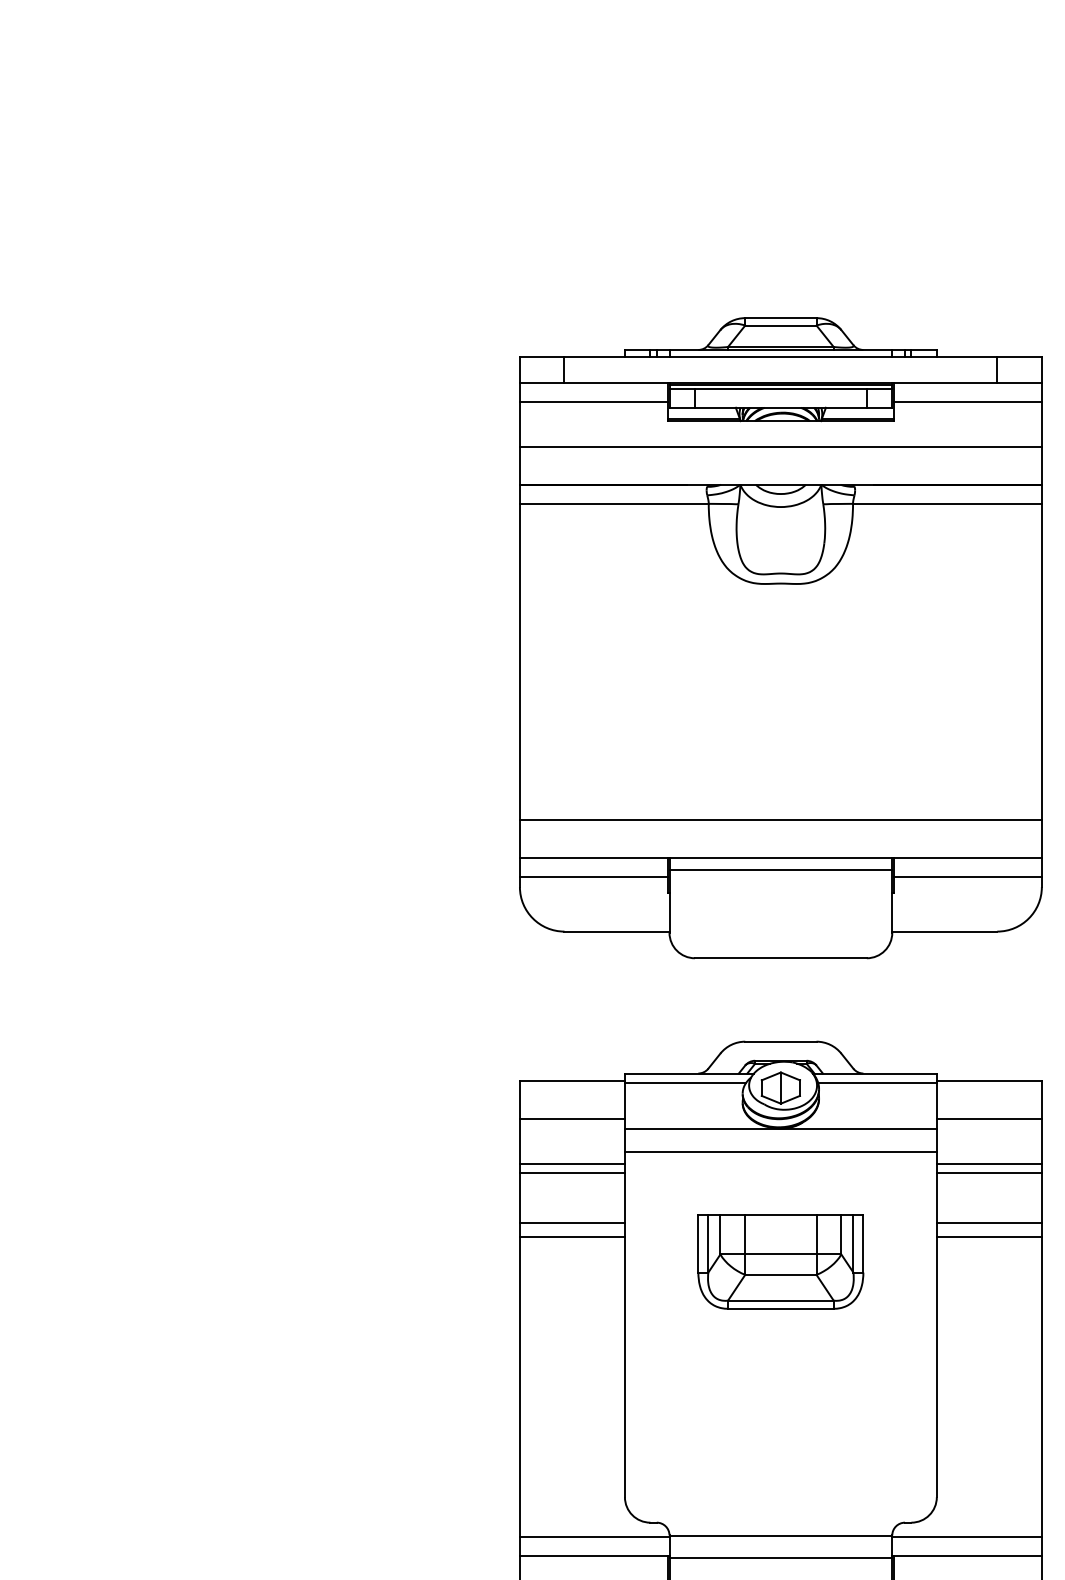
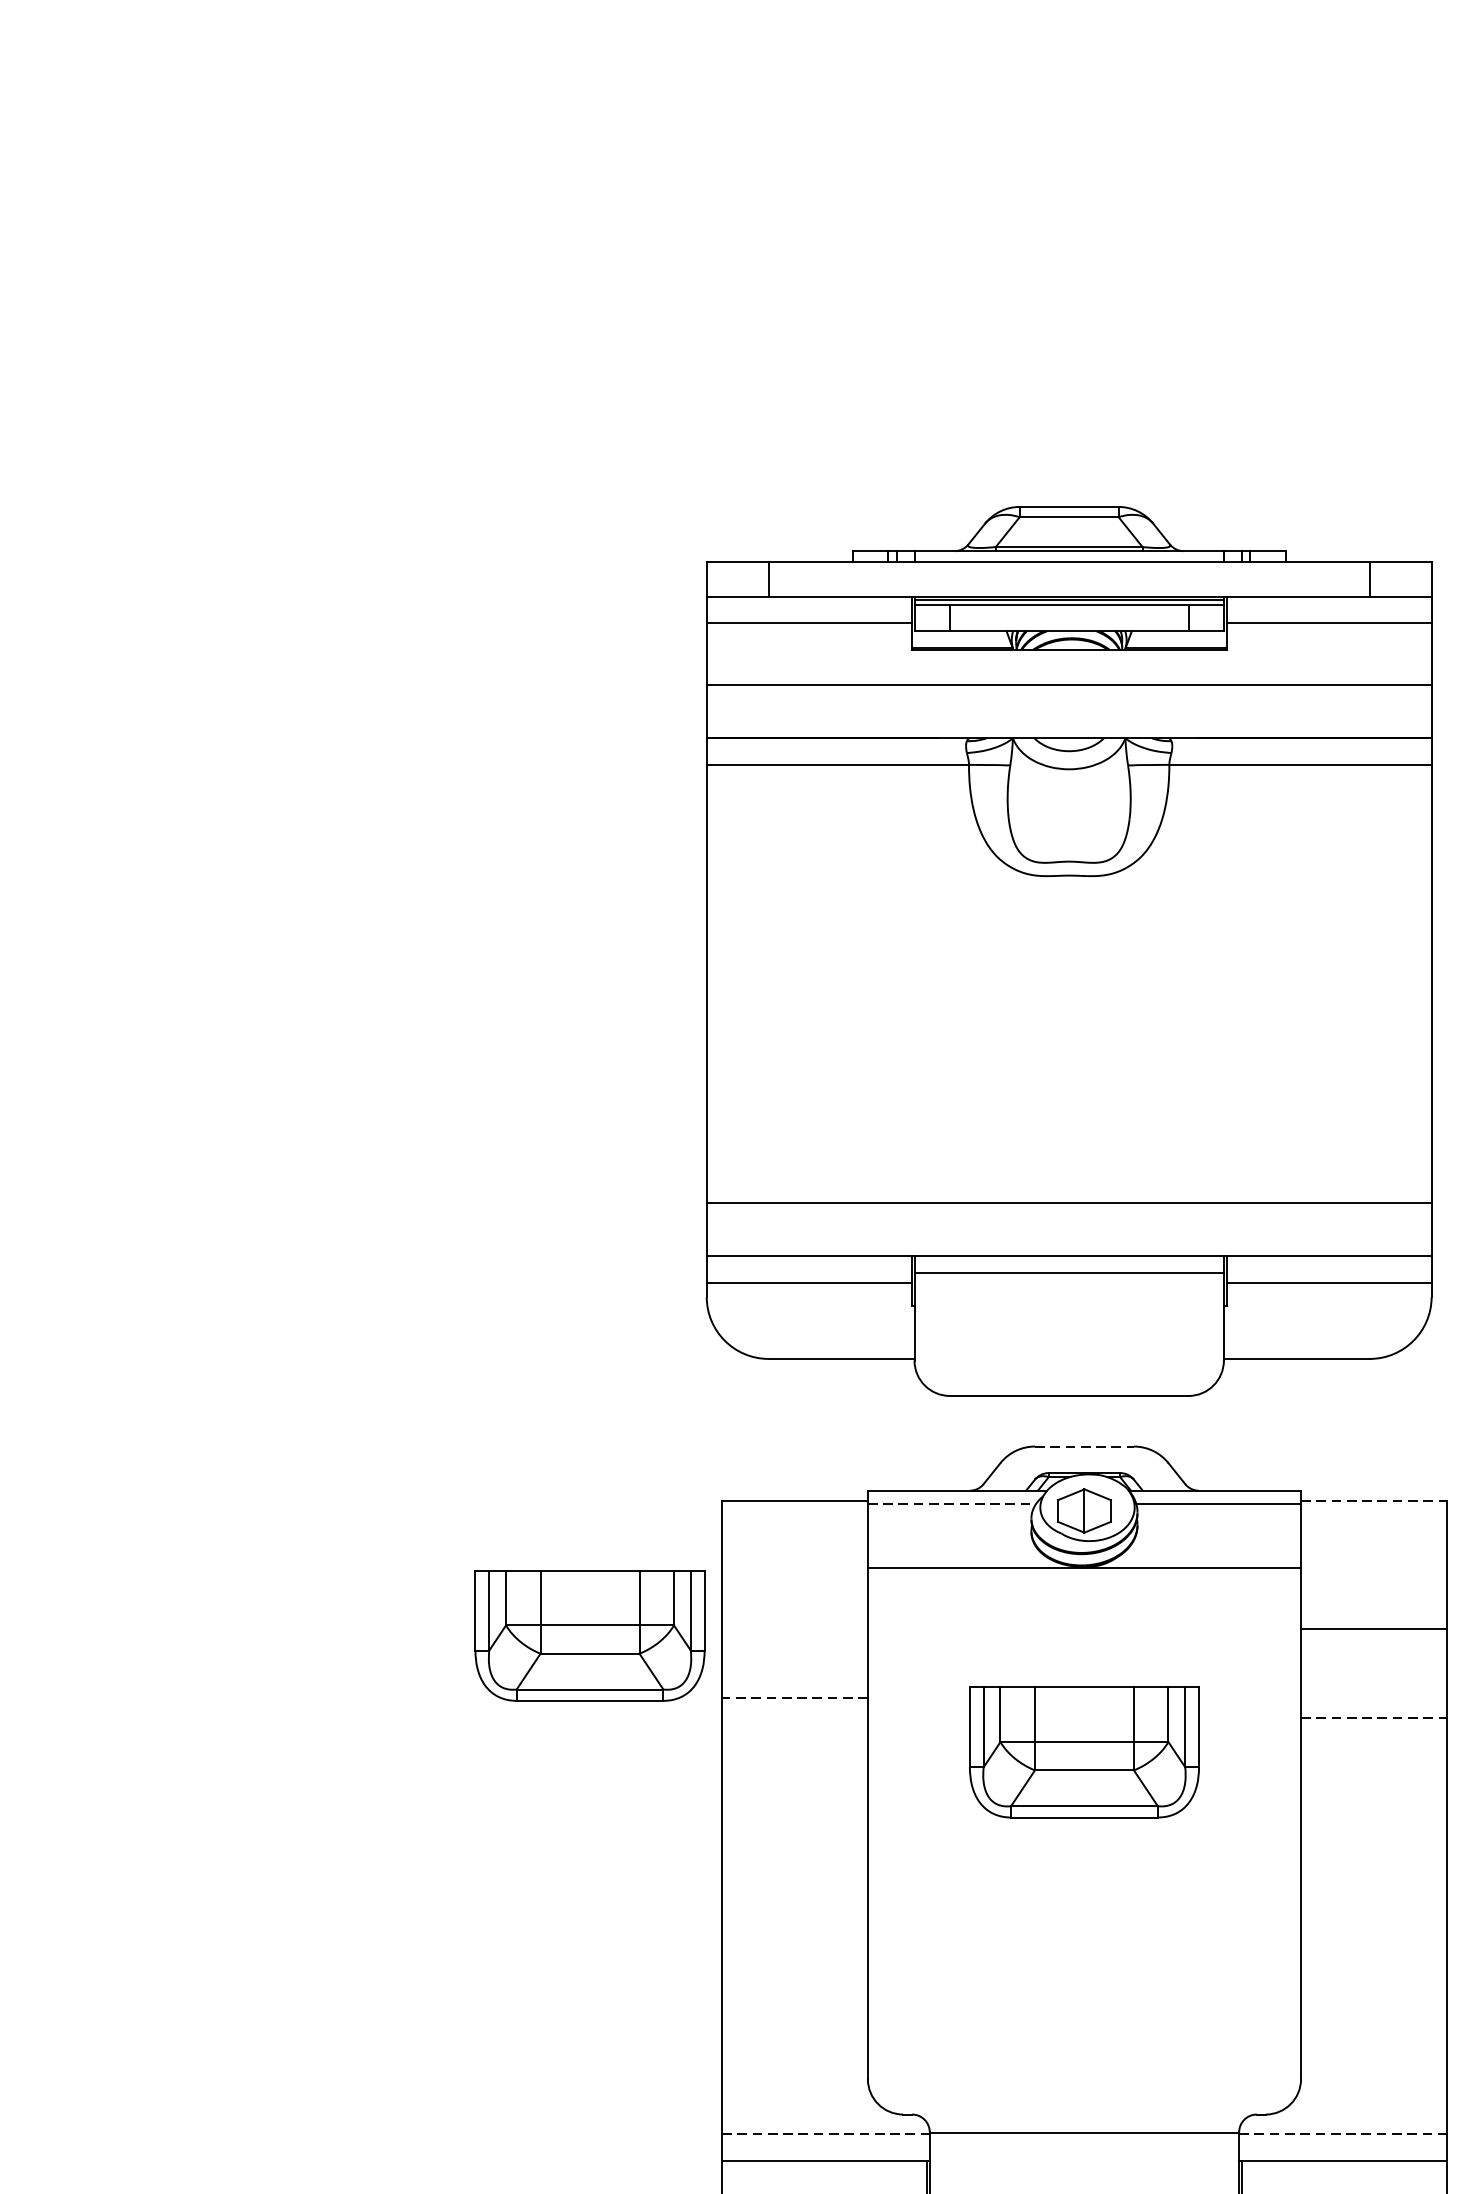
part: (780, 638) -> (1068, 951), moved
line: (780, 1041) -> (1083, 1446), solid -> dashed
line: (989, 1081) -> (1374, 1501), solid -> dashed
line: (685, 1082) -> (951, 1503), solid -> dashed
line: (571, 1119) -> (793, 1554), removed
line: (988, 1119) -> (1372, 1554), removed
line: (780, 1151) -> (1083, 1599), removed
line: (571, 1163) -> (793, 1615), removed
line: (988, 1163) -> (1372, 1615), removed
line: (571, 1173) -> (793, 1629), removed
part: (424, 1177) -> (589, 1635), added
line: (572, 1222) -> (795, 1697), solid -> dashed
line: (988, 1222) -> (1372, 1697), removed
line: (571, 1236) -> (793, 1717), removed
line: (989, 1236) -> (1374, 1717), solid -> dashed
line: (594, 1536) -> (825, 2133), solid -> dashed
line: (967, 1536) -> (1343, 2133), solid -> dashed
line: (780, 1558) -> (1083, 2164), removed

